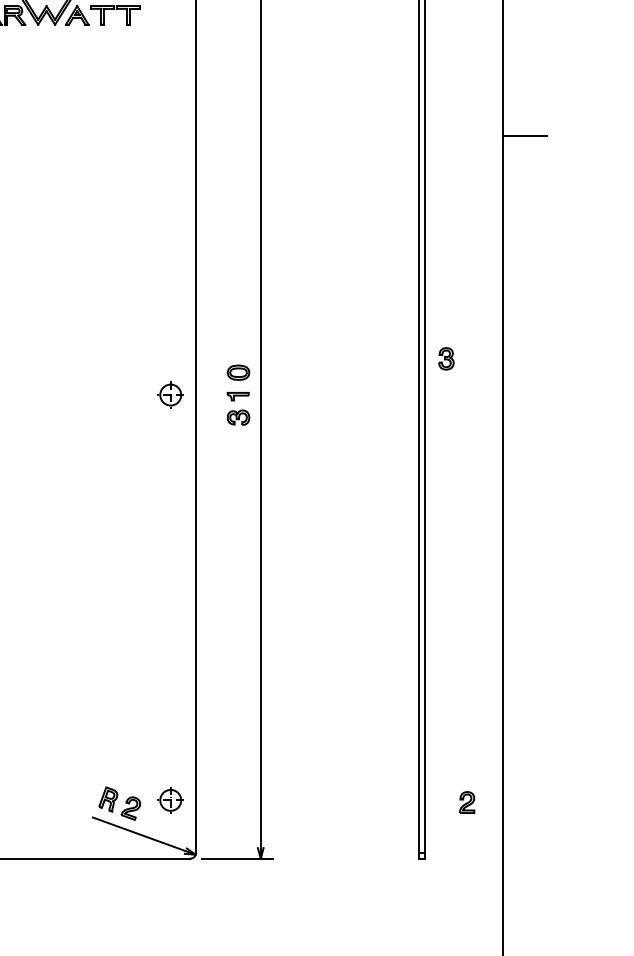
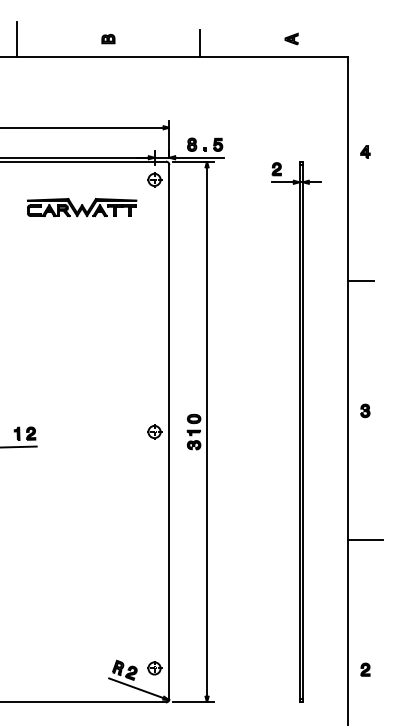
part: (446, 358) -> (365, 410), moved
line: (532, 579) -> (365, 539), added
part: (467, 802) -> (365, 669), moved

